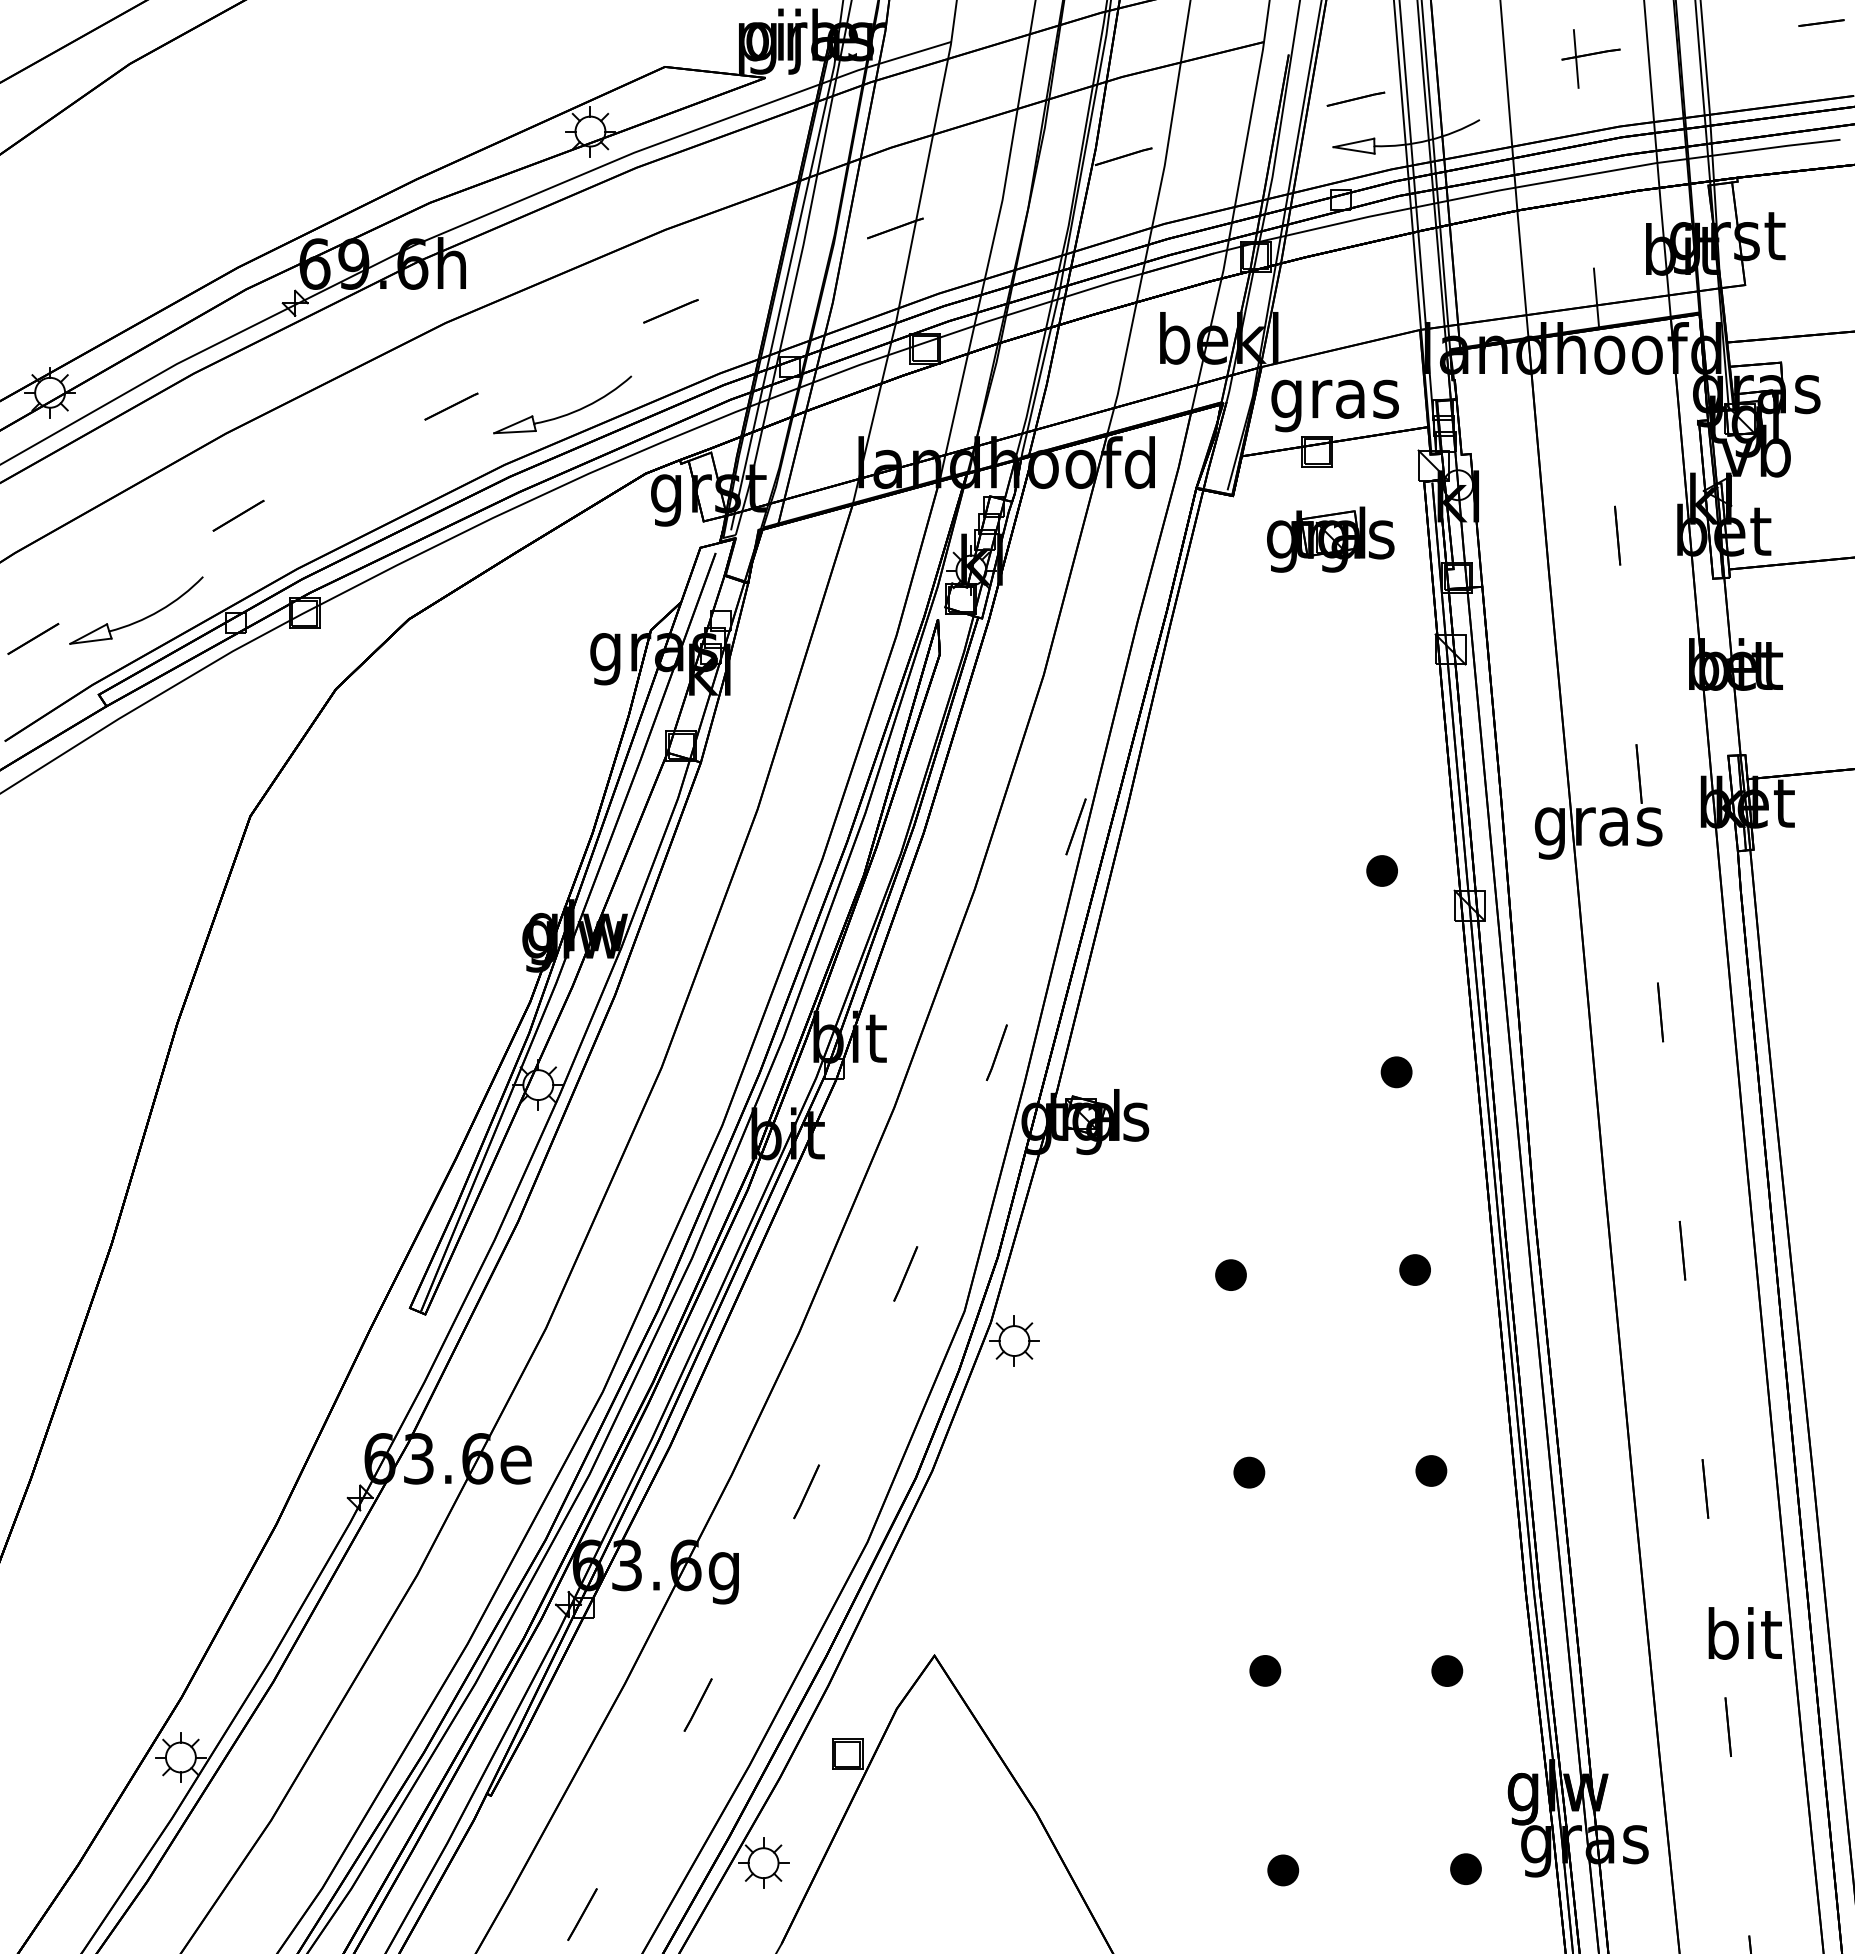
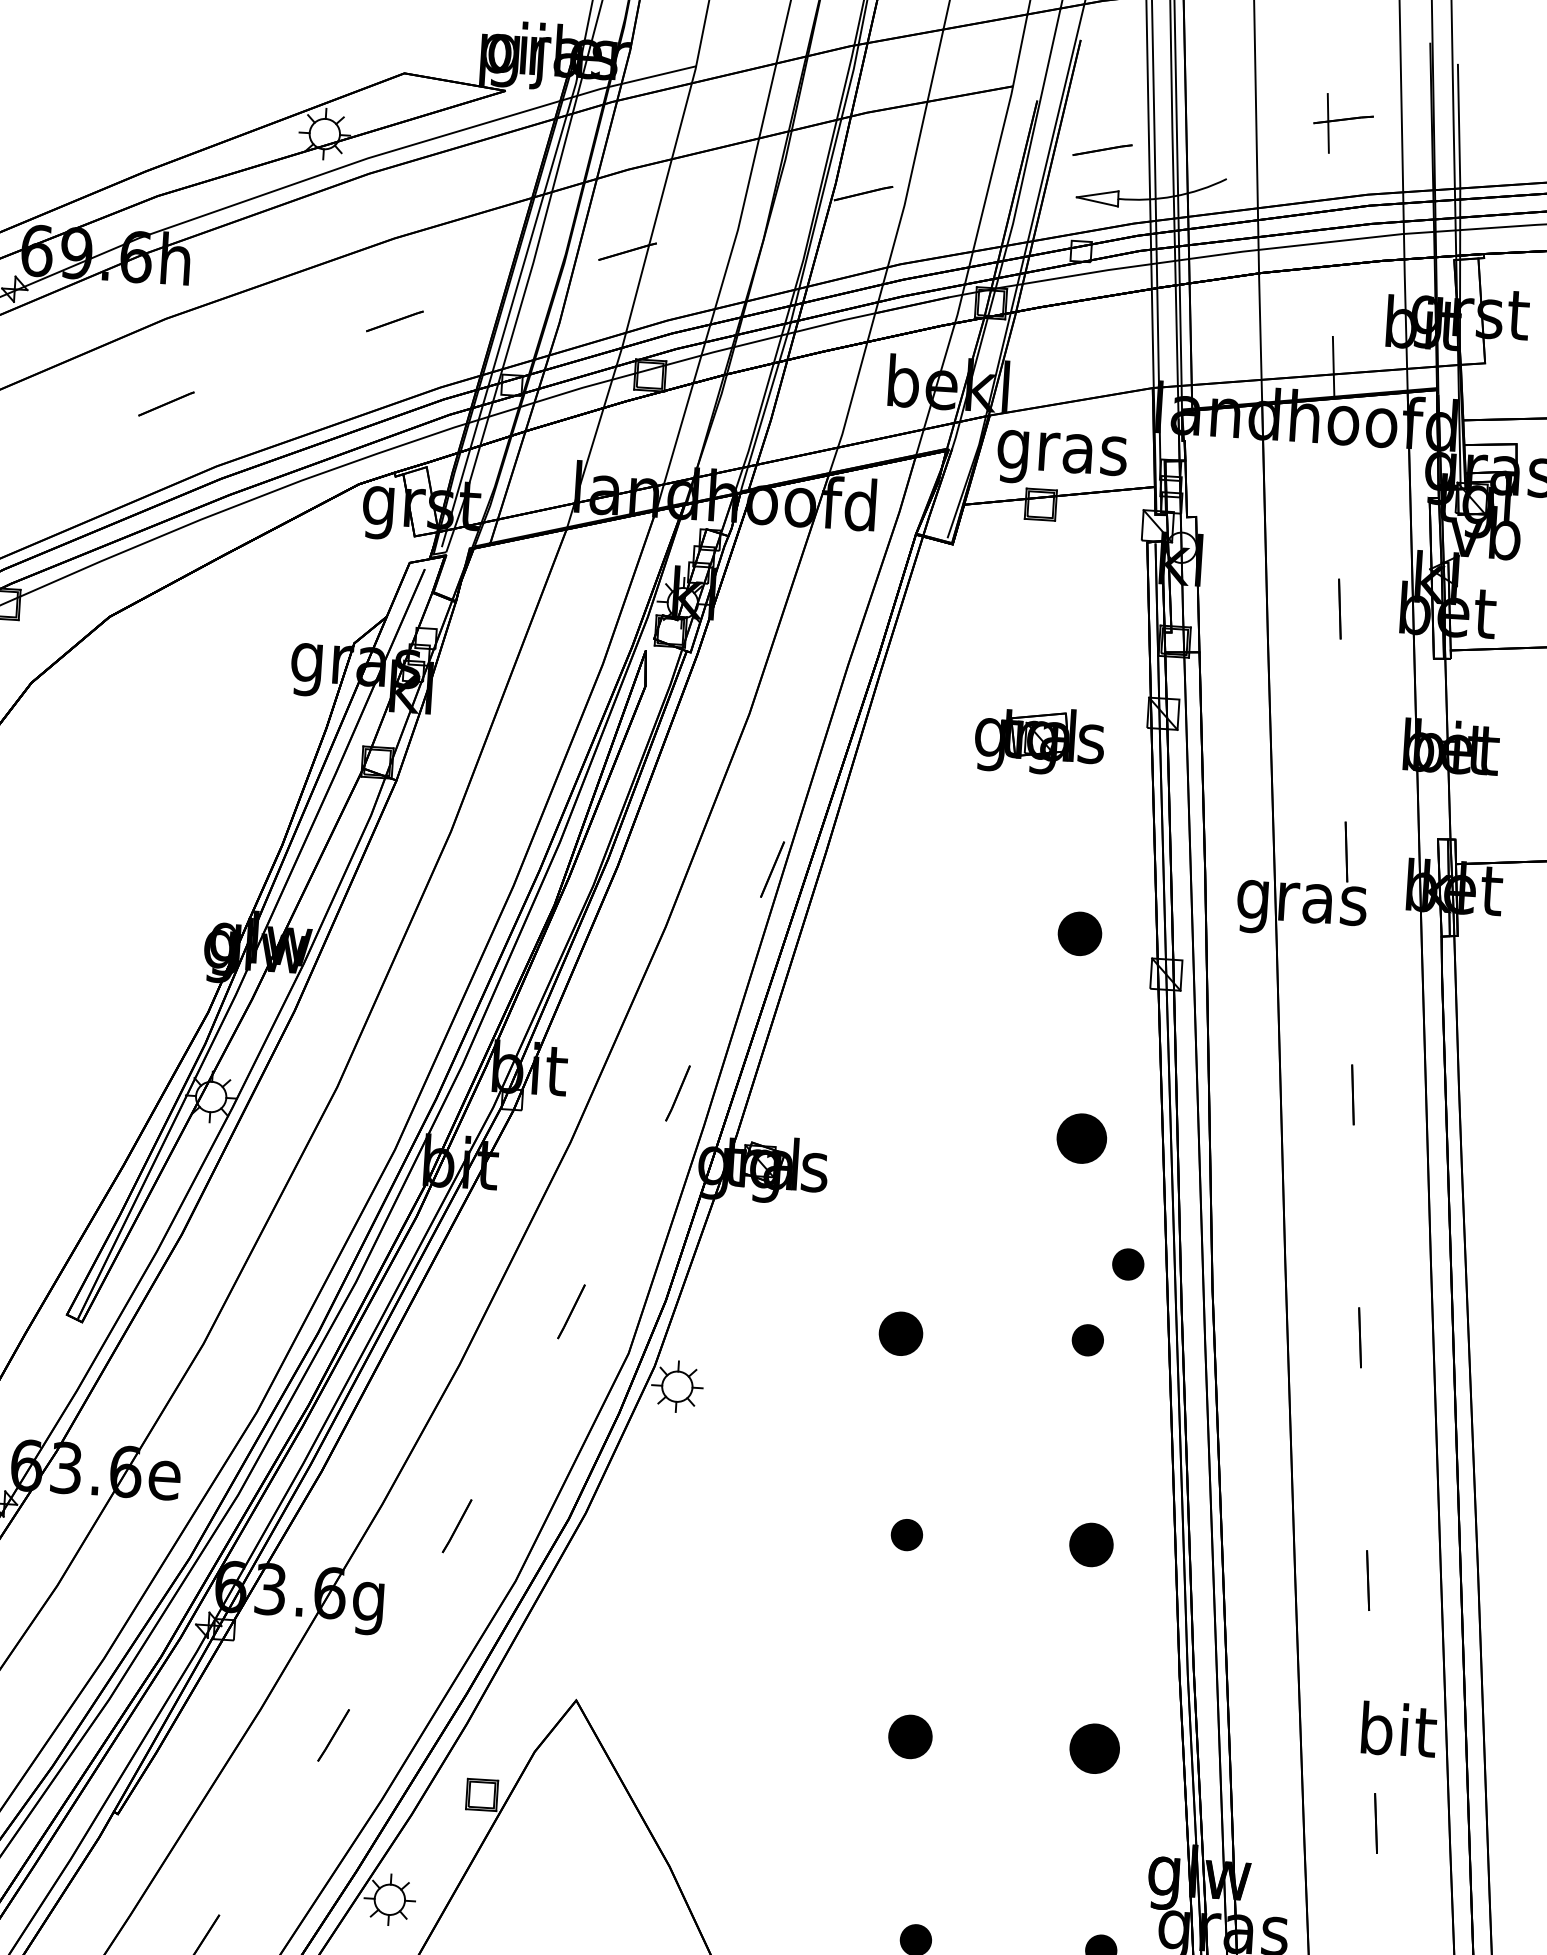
part: (564, 414) -> (280, 419), removed
part: (1330, 539) -> (1039, 740), moved
part: (1381, 870) -> (1079, 933), size x1.4
part: (1396, 1072) -> (1081, 1138), size x1.6
part: (1449, 1192) -> (1127, 1263), added
part: (1230, 1274) -> (900, 1333), size x1.4
part: (1431, 1470) -> (1091, 1544), size x1.4
part: (1265, 1670) -> (910, 1736), size x1.4
part: (1447, 1670) -> (1095, 1748), size x1.6

